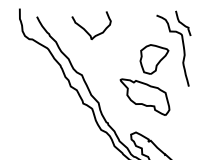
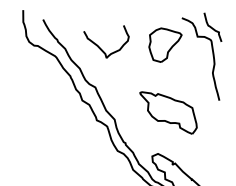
curve: (86, 30) -> (100, 47), moved
part: (154, 58) -> (165, 44), moved

